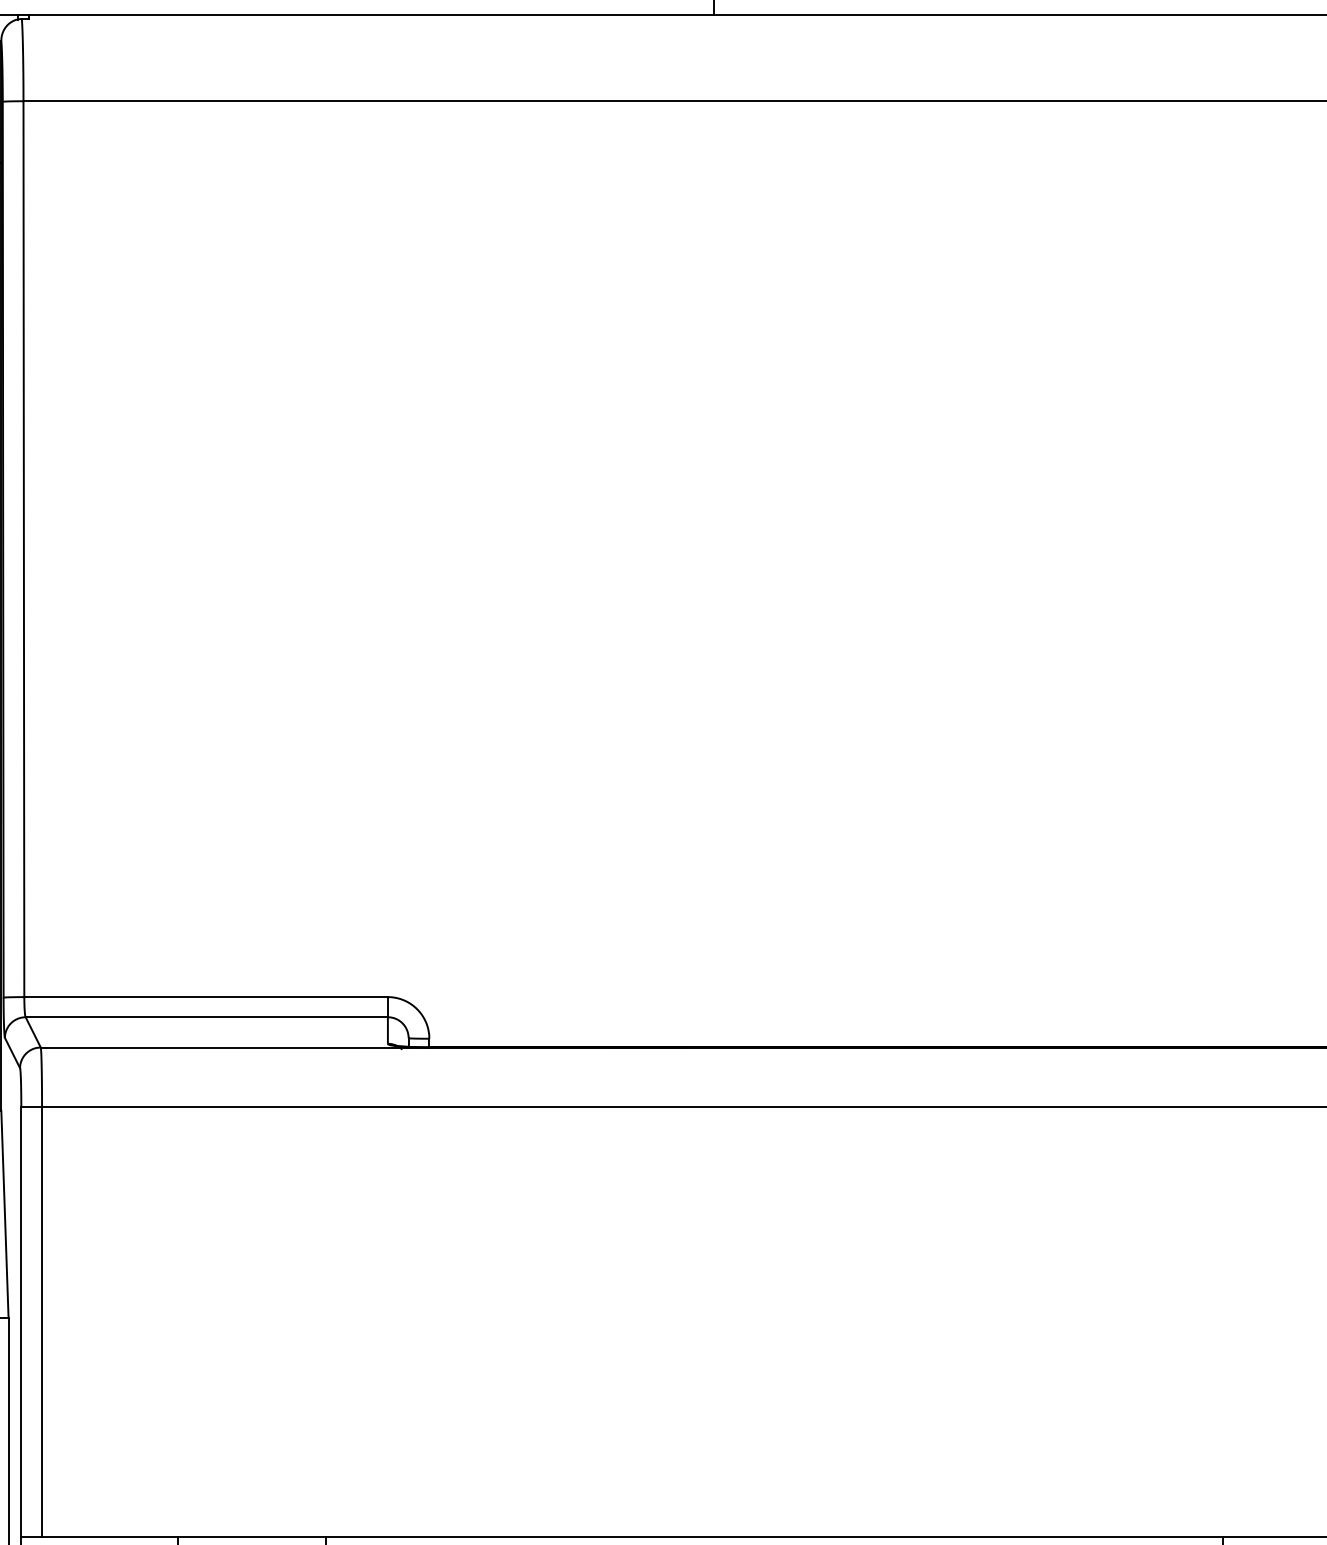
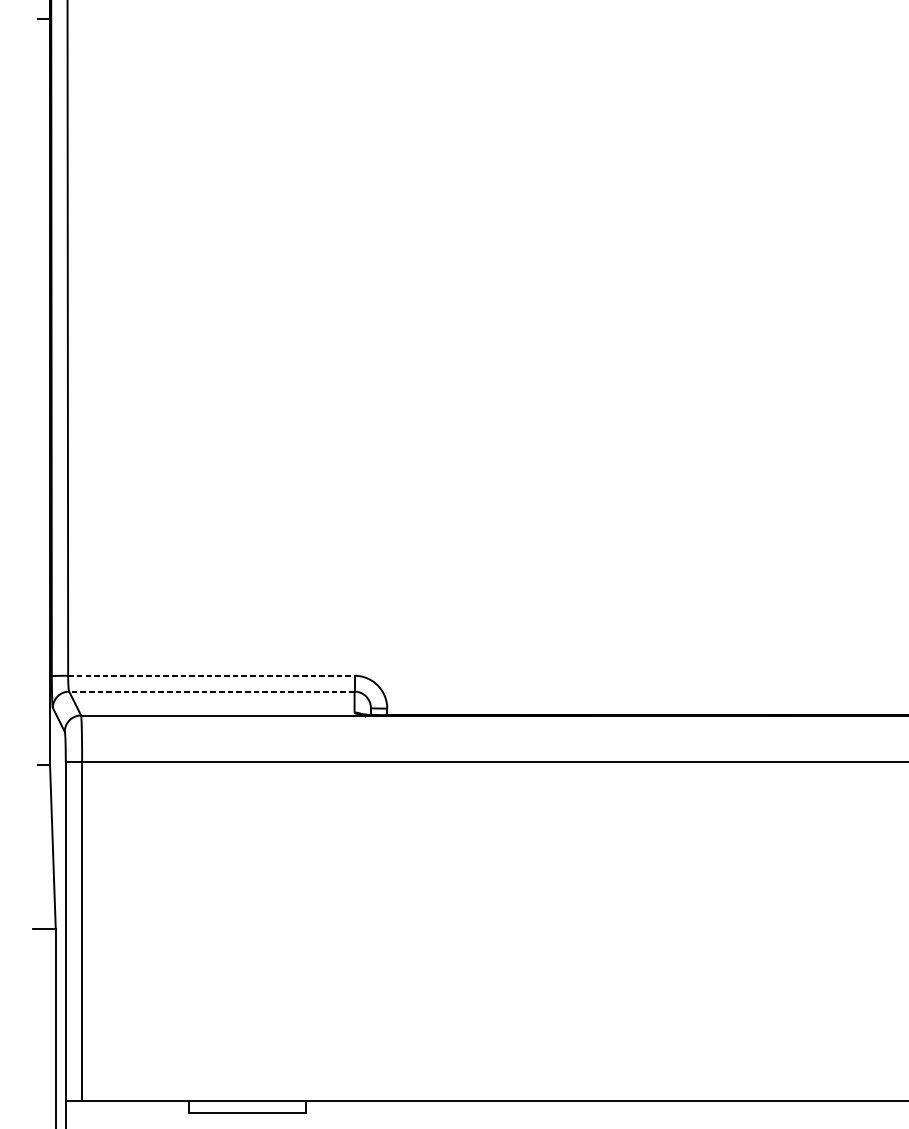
line: (206, 997) -> (211, 676), solid -> dashed
line: (206, 1017) -> (211, 691), solid -> dashed

